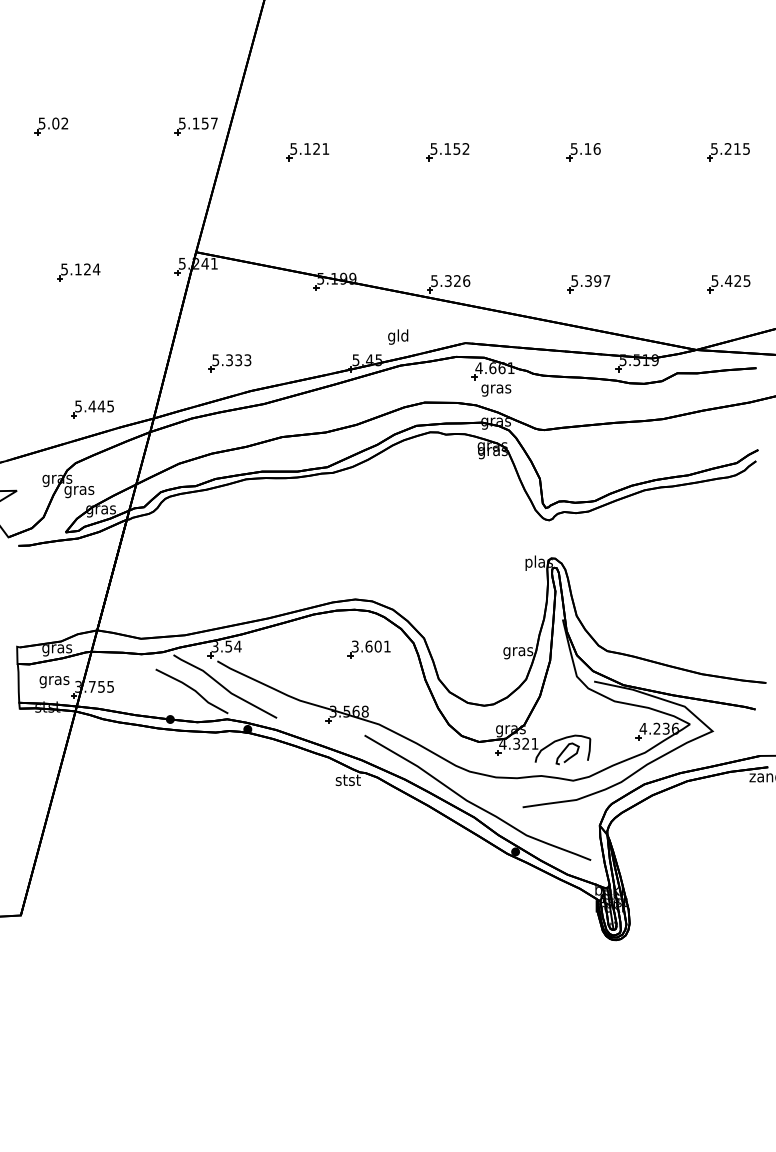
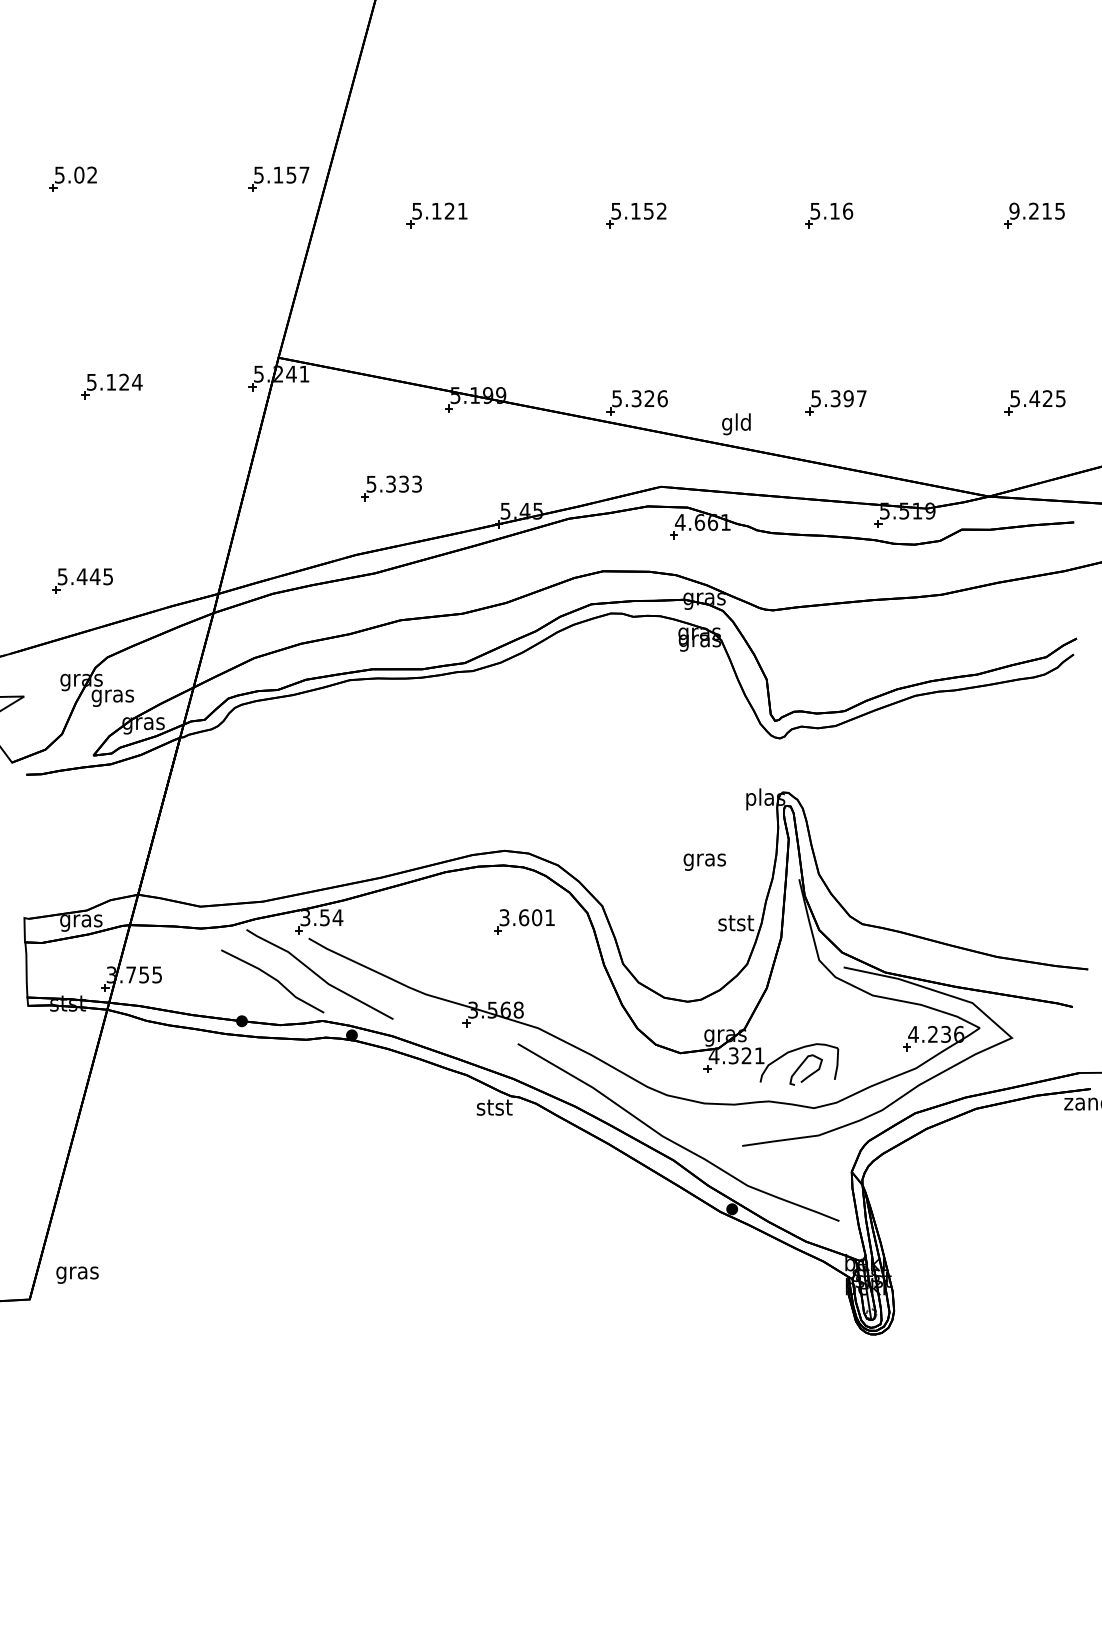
text: (714, 148) -> (1014, 210), 5.215 -> 9.215
text: (398, 337) -> (736, 424), moved
part: (229, 363) -> (391, 488), moved
text: (496, 390) -> (704, 861), moved
part: (92, 409) -> (82, 580), moved
text: (517, 652) -> (735, 925), gras -> stst
text: (54, 681) -> (77, 1274), moved

